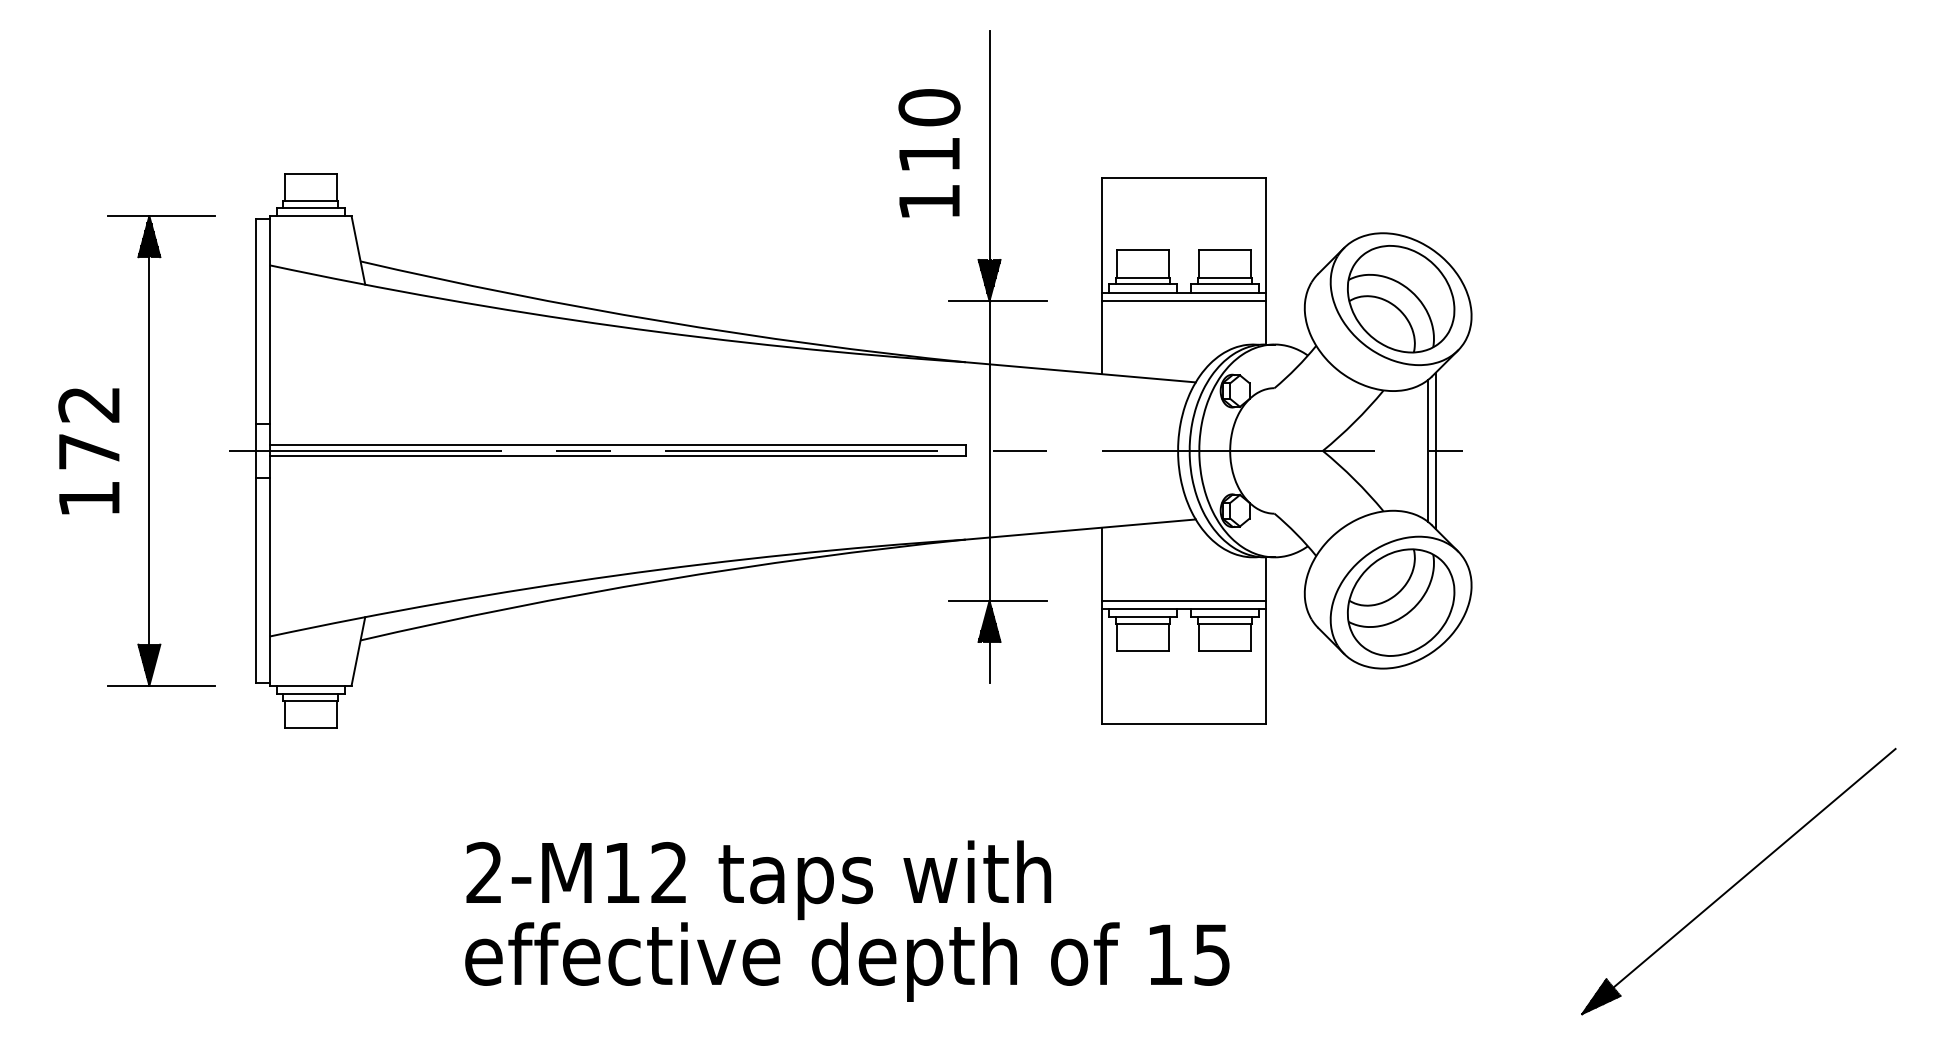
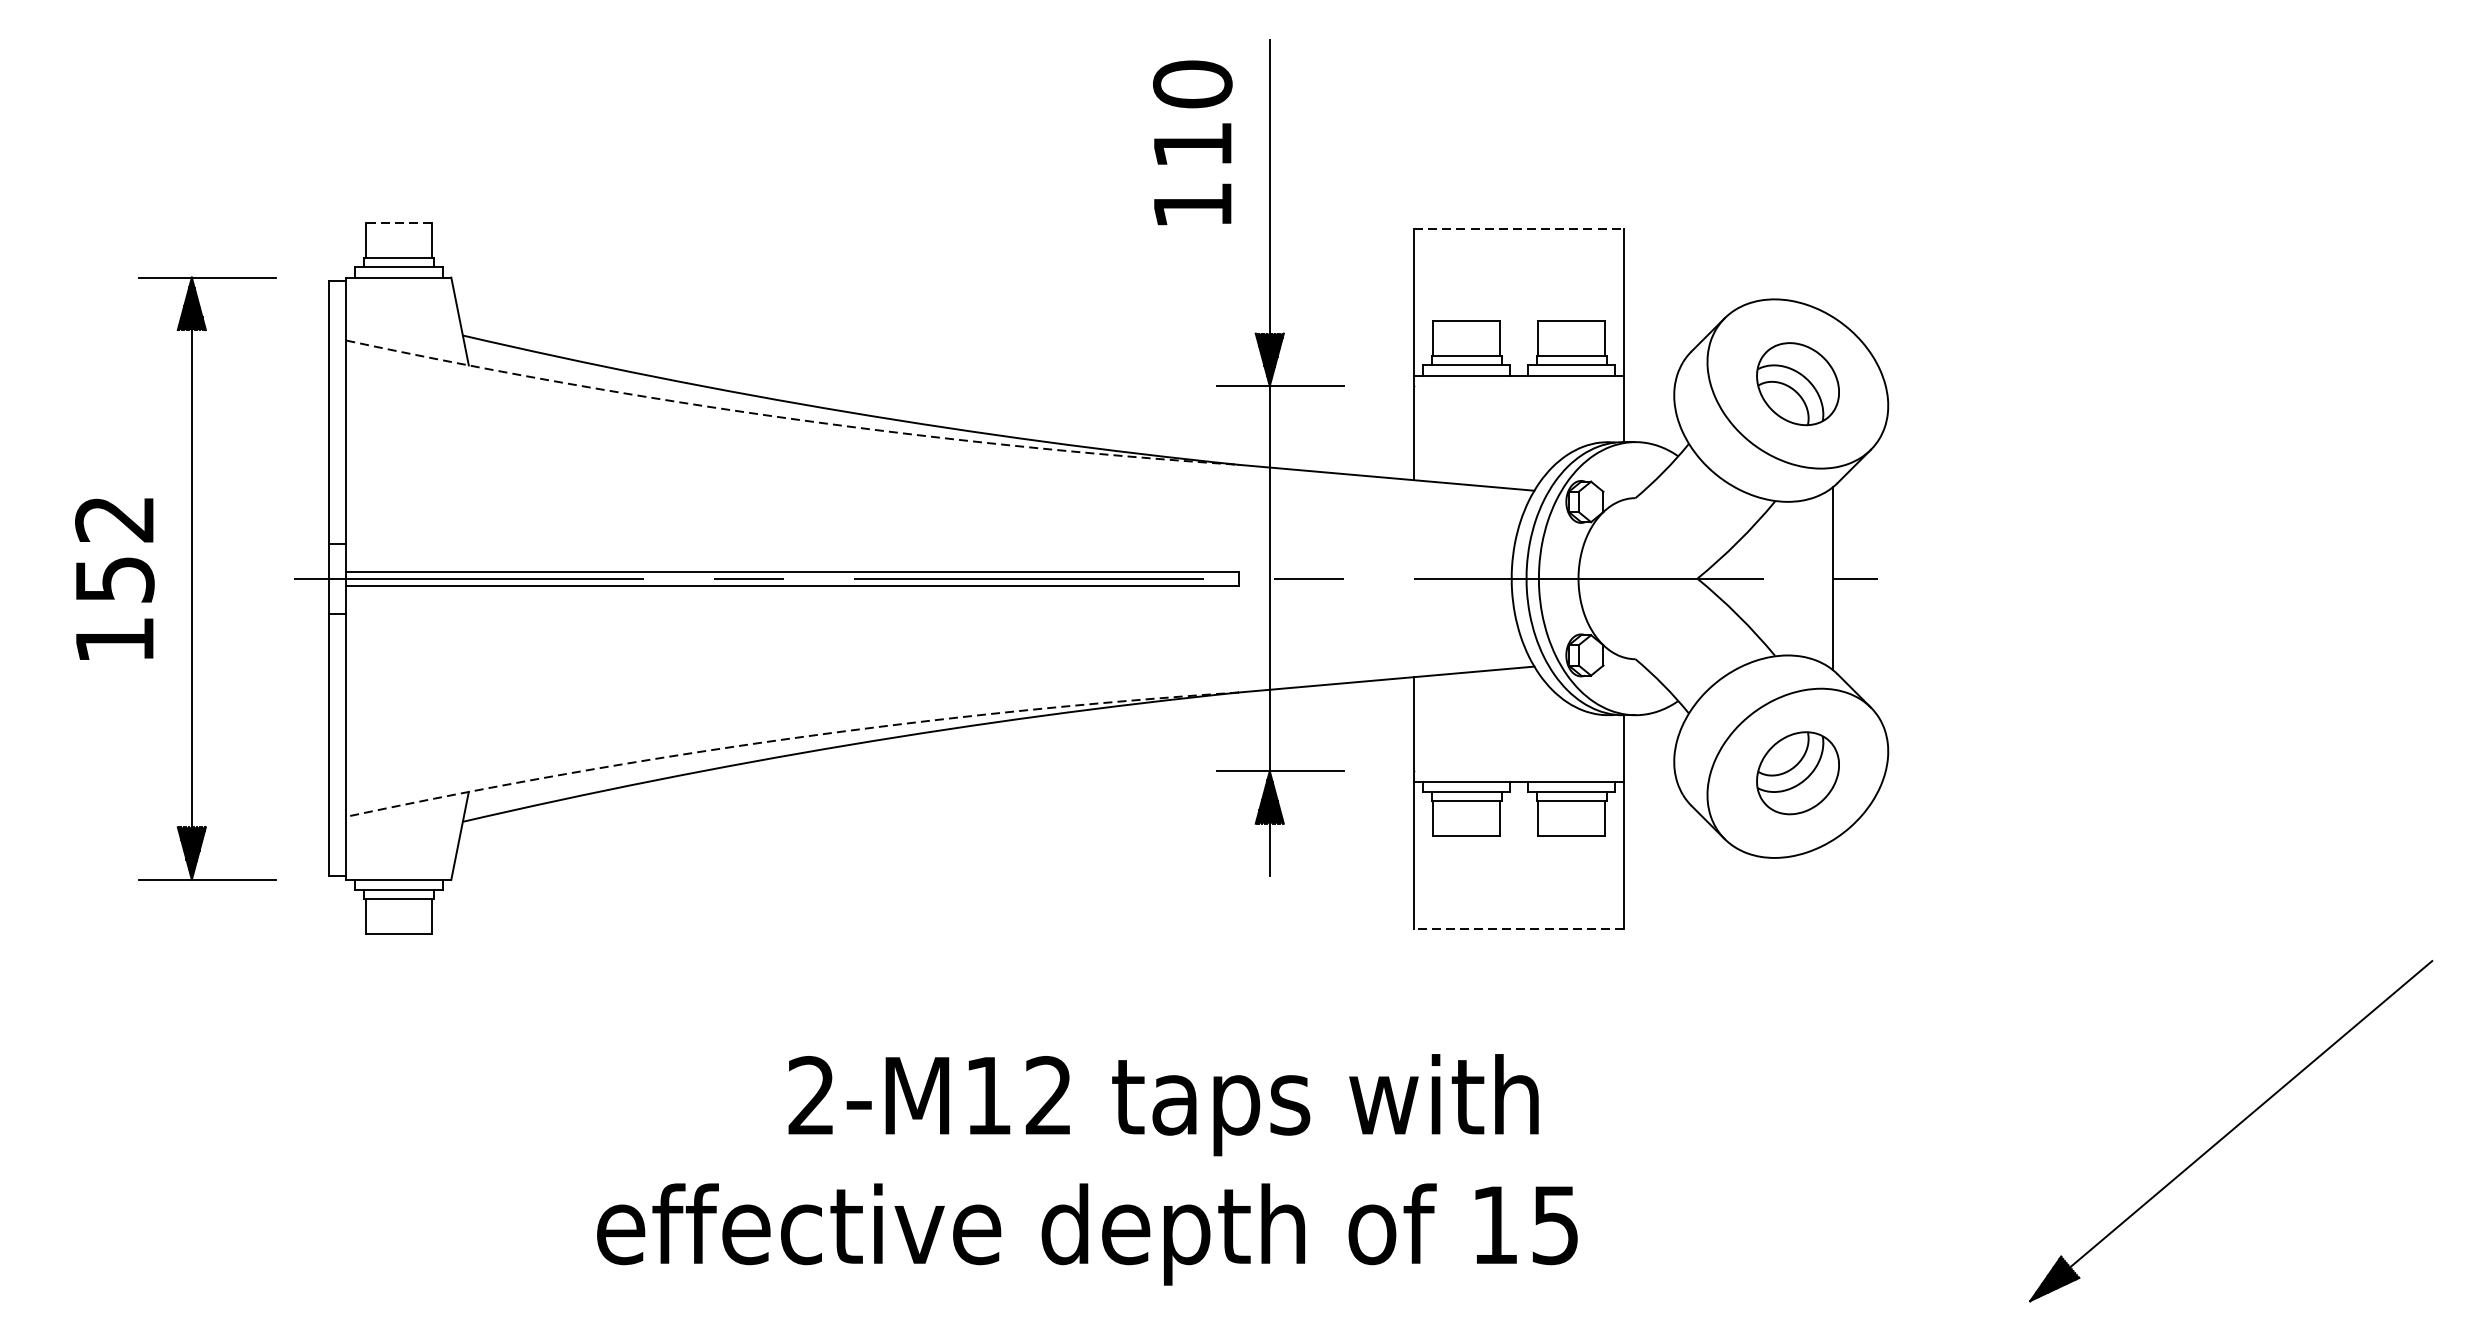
text: (929, 153) -> (1192, 143), moved
line: (310, 173) -> (398, 222), solid -> dashed
line: (1183, 178) -> (1518, 229), solid -> dashed
part: (1401, 299) -> (1798, 384), size x0.6
line: (1183, 300) -> (1518, 385), removed
arc: (615, 326) -> (789, 419), solid -> dashed
line: (1435, 450) -> (1841, 578), removed
text: (89, 451) -> (115, 579), 172 -> 152
arc: (615, 575) -> (789, 738), solid -> dashed
line: (1183, 601) -> (1518, 771), removed
part: (1401, 602) -> (1798, 773), size x0.6
line: (1183, 723) -> (1518, 928), solid -> dashed
text: (758, 880) -> (1163, 1105), moved

